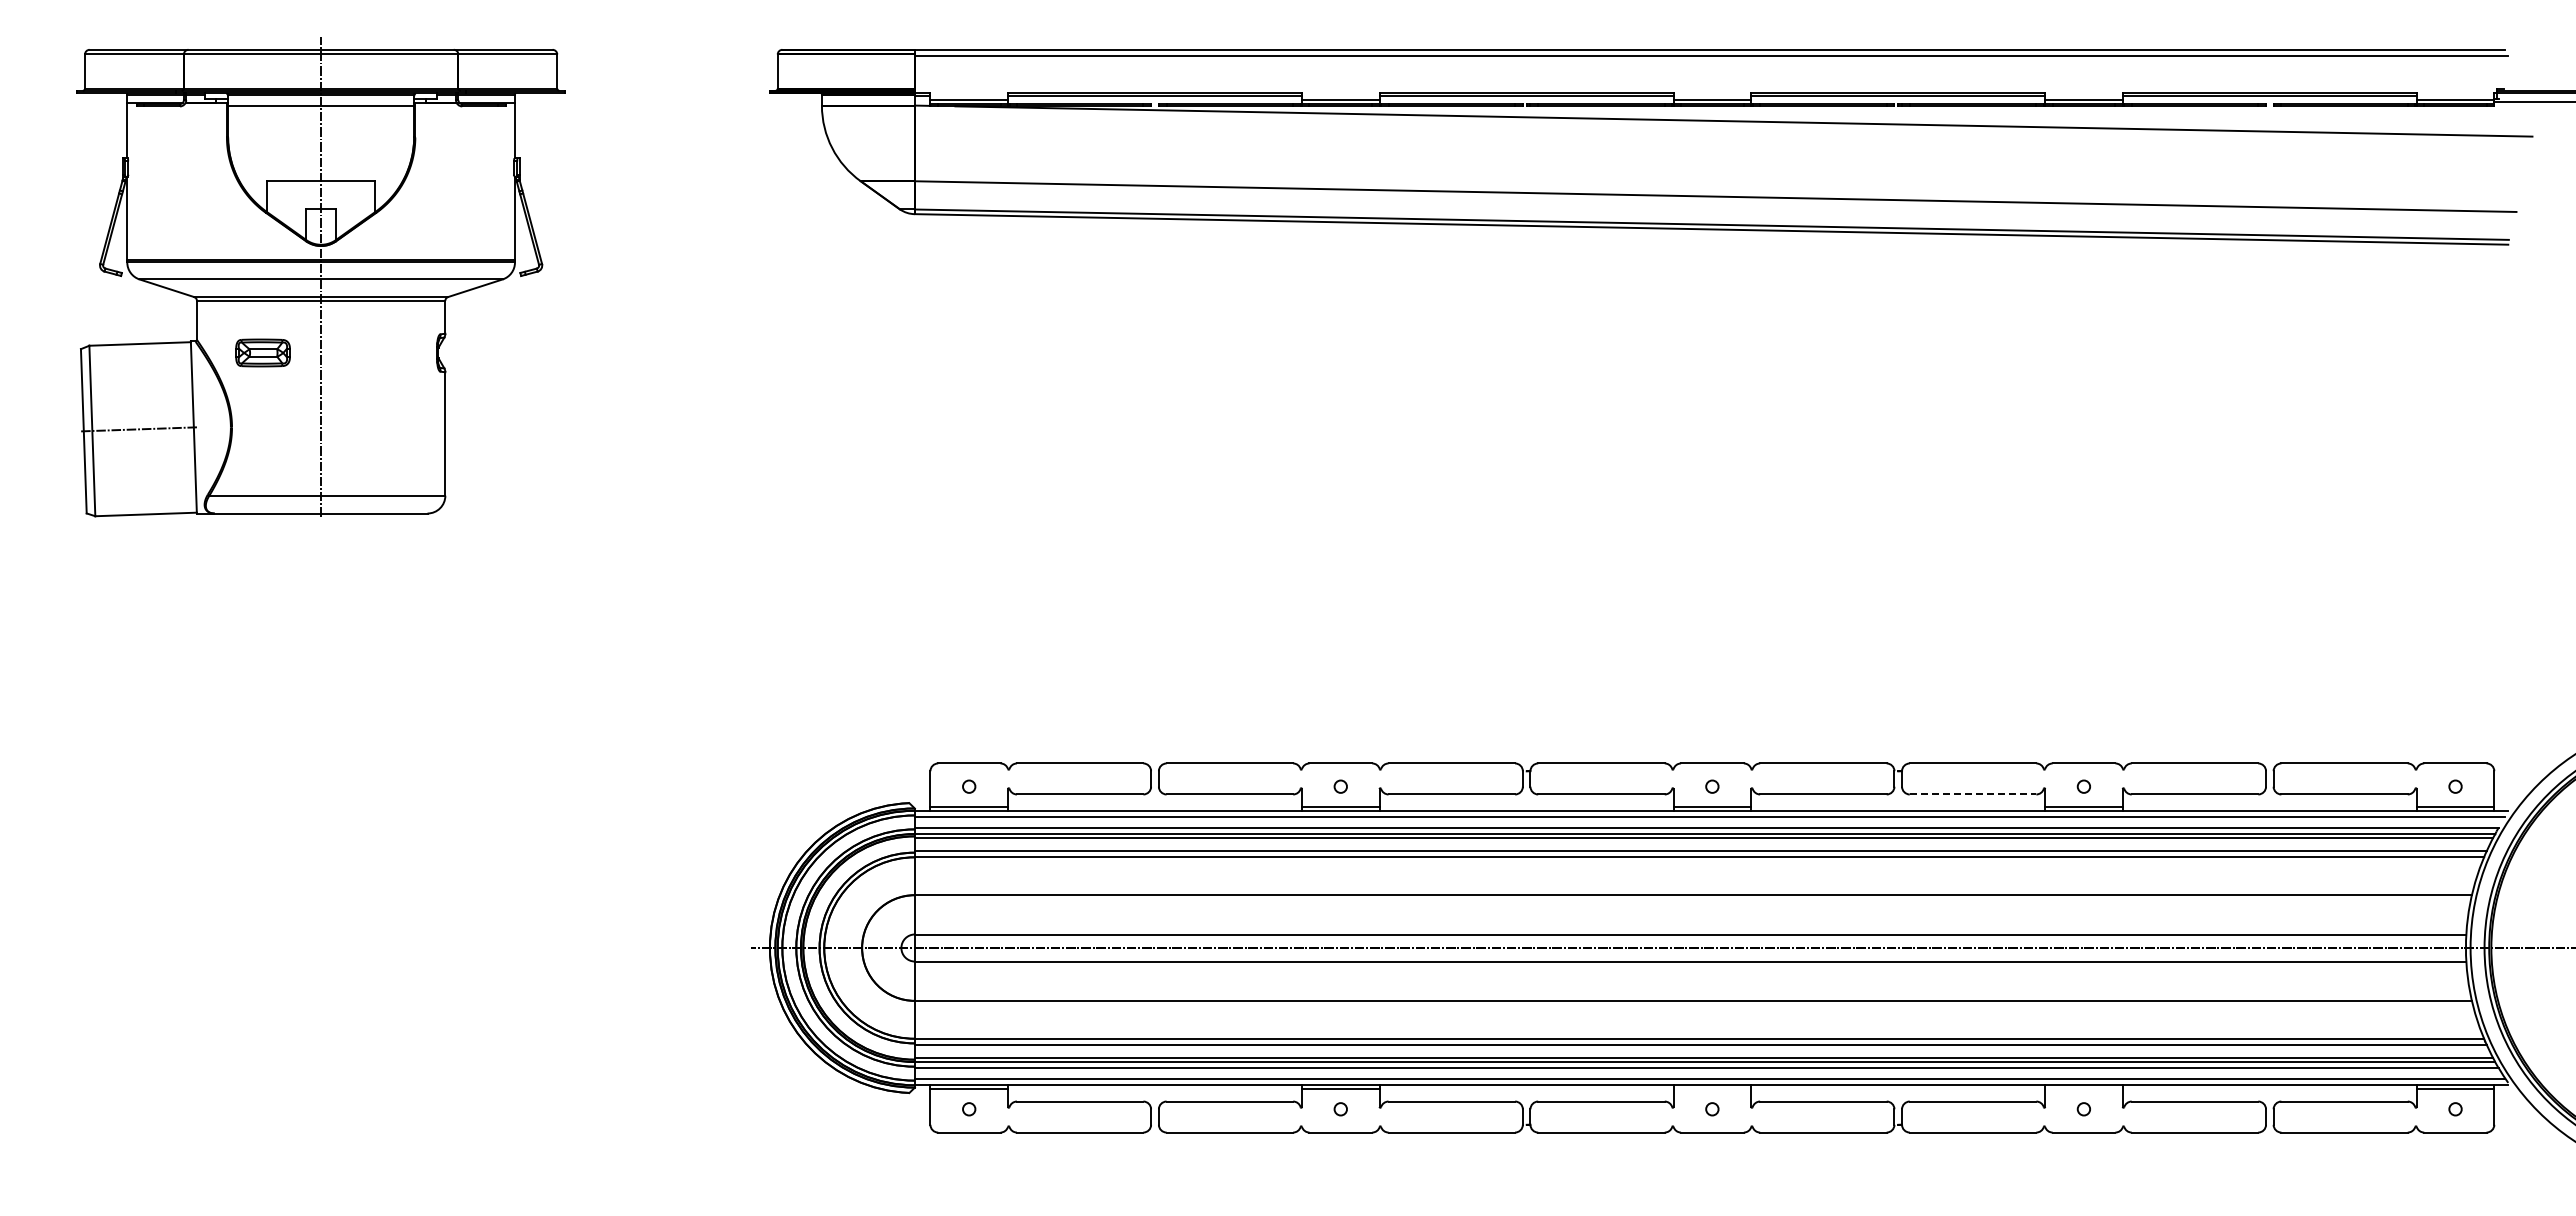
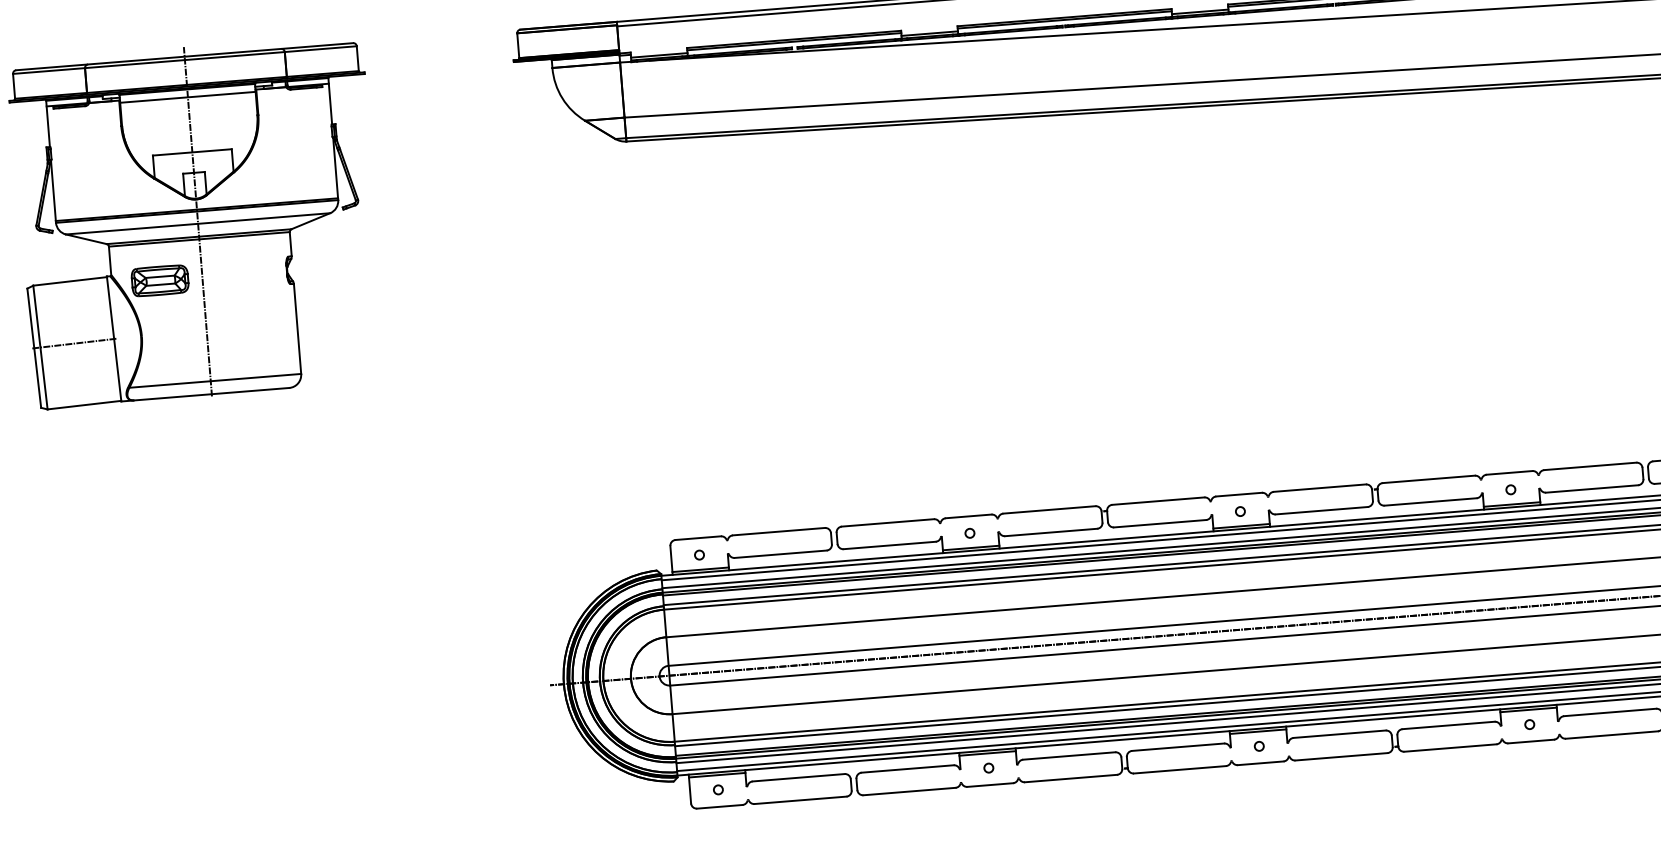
part: (262, 352) -> (159, 280), size x1.43
line: (1973, 794) -> (1430, 501), dashed -> solid
line: (1712, 1089) -> (1258, 731), added
line: (2083, 1089) -> (1528, 710), added

